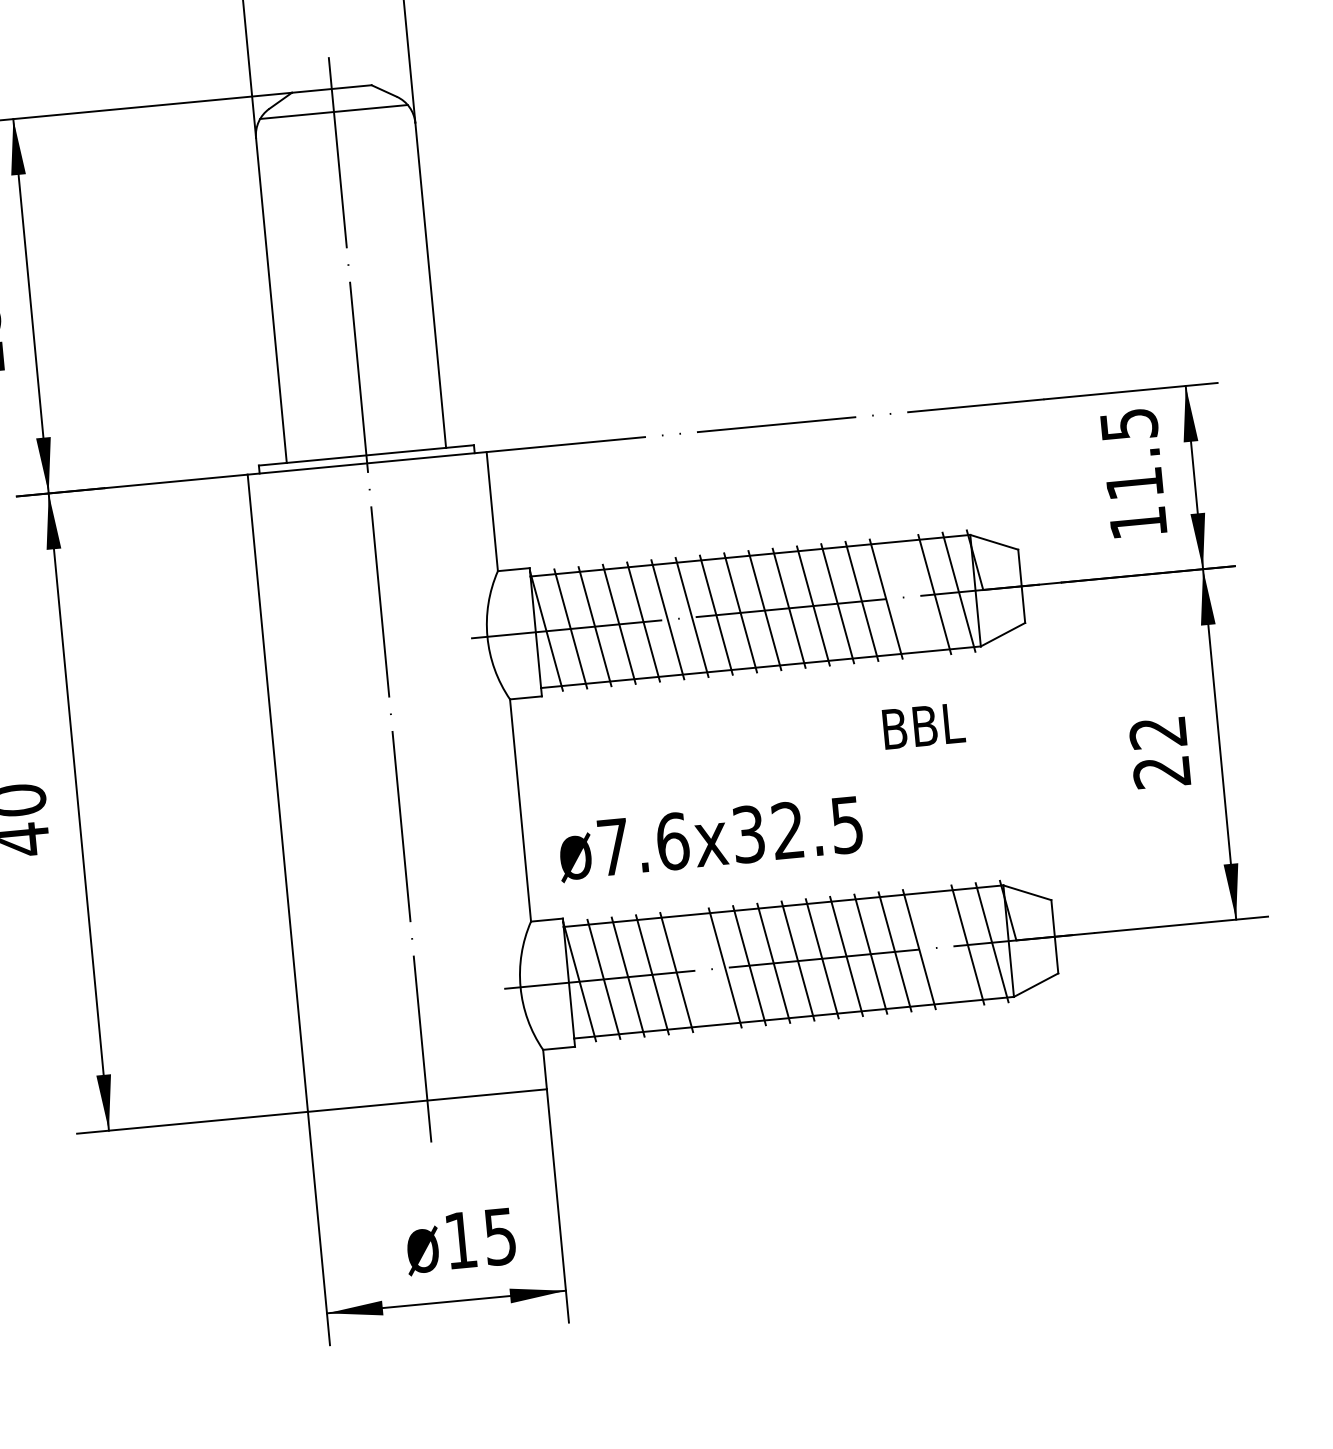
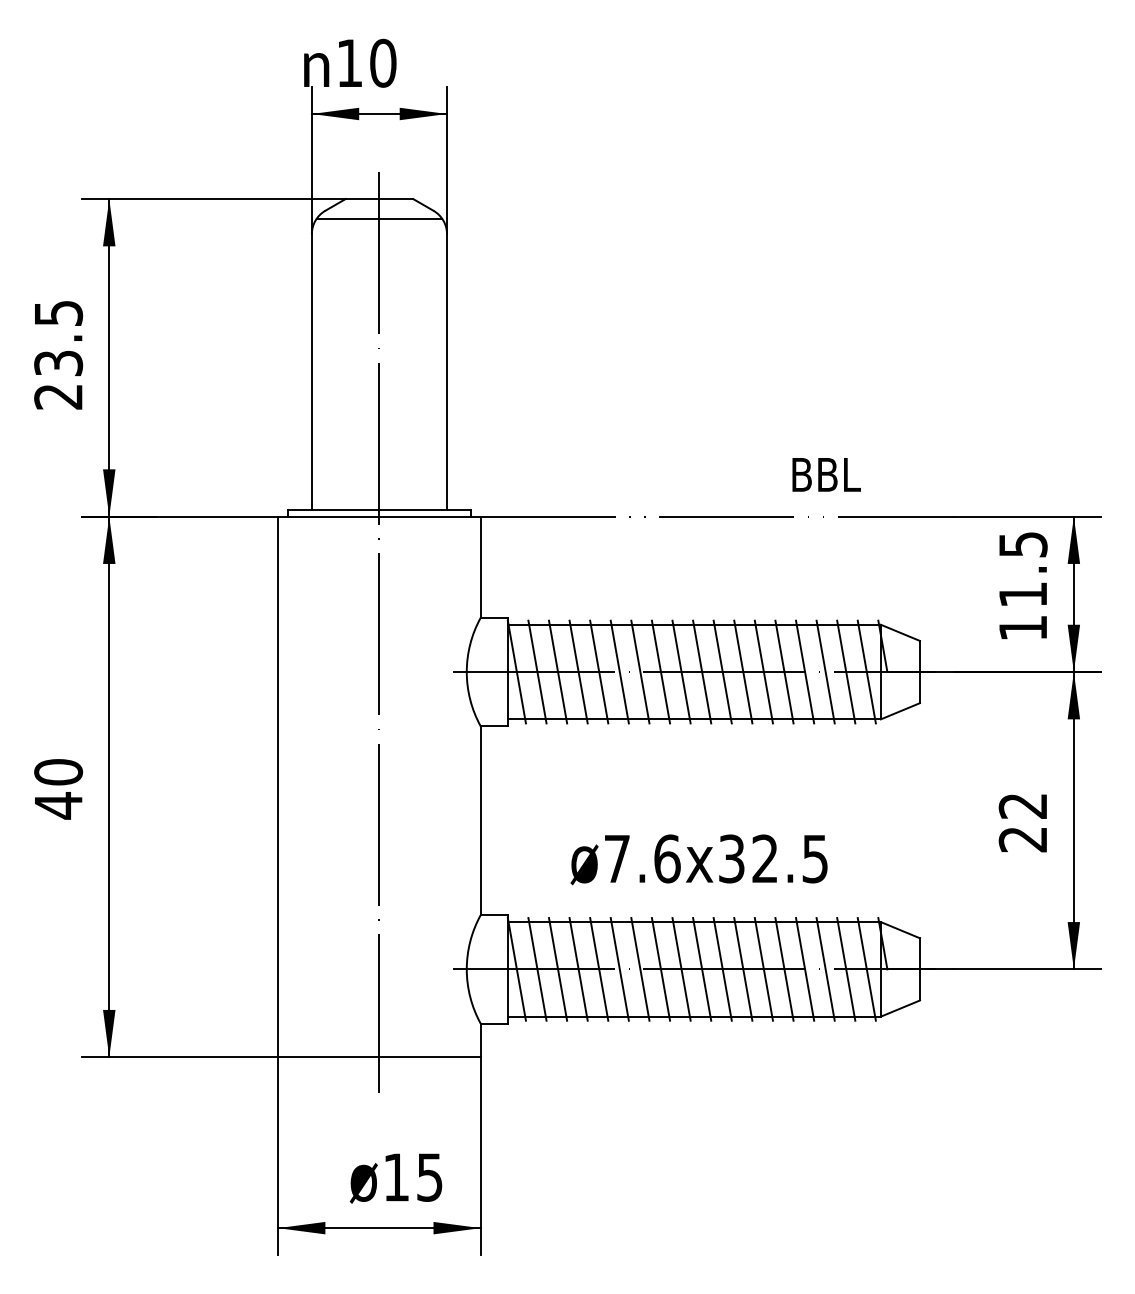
line: (910, 596) -> (825, 671), added
text: (923, 725) -> (826, 474), moved
text: (709, 838) -> (698, 859), moved
line: (943, 947) -> (825, 969), added
line: (700, 970) -> (619, 969), added

